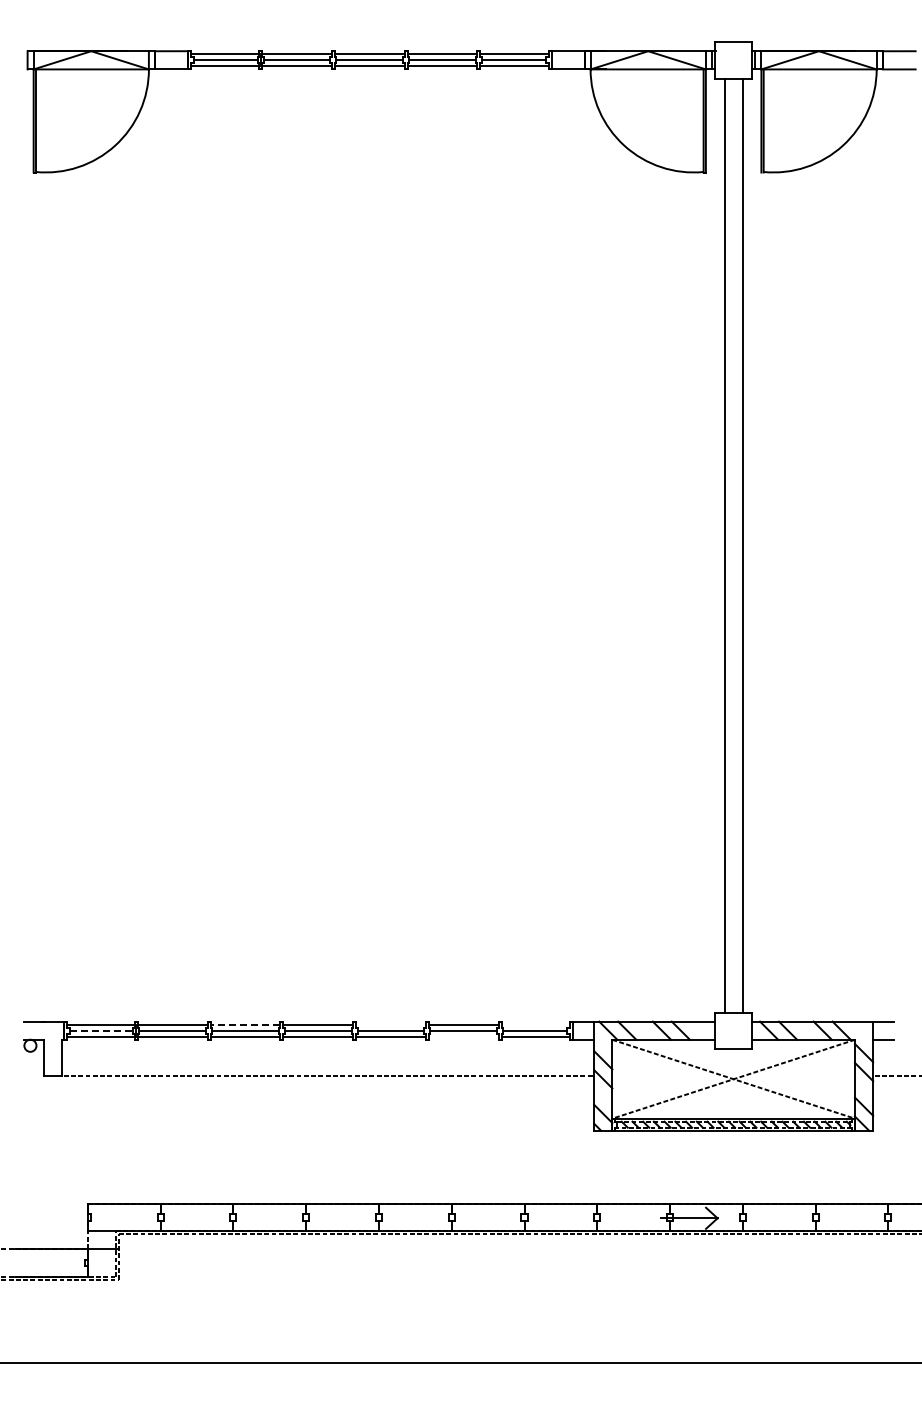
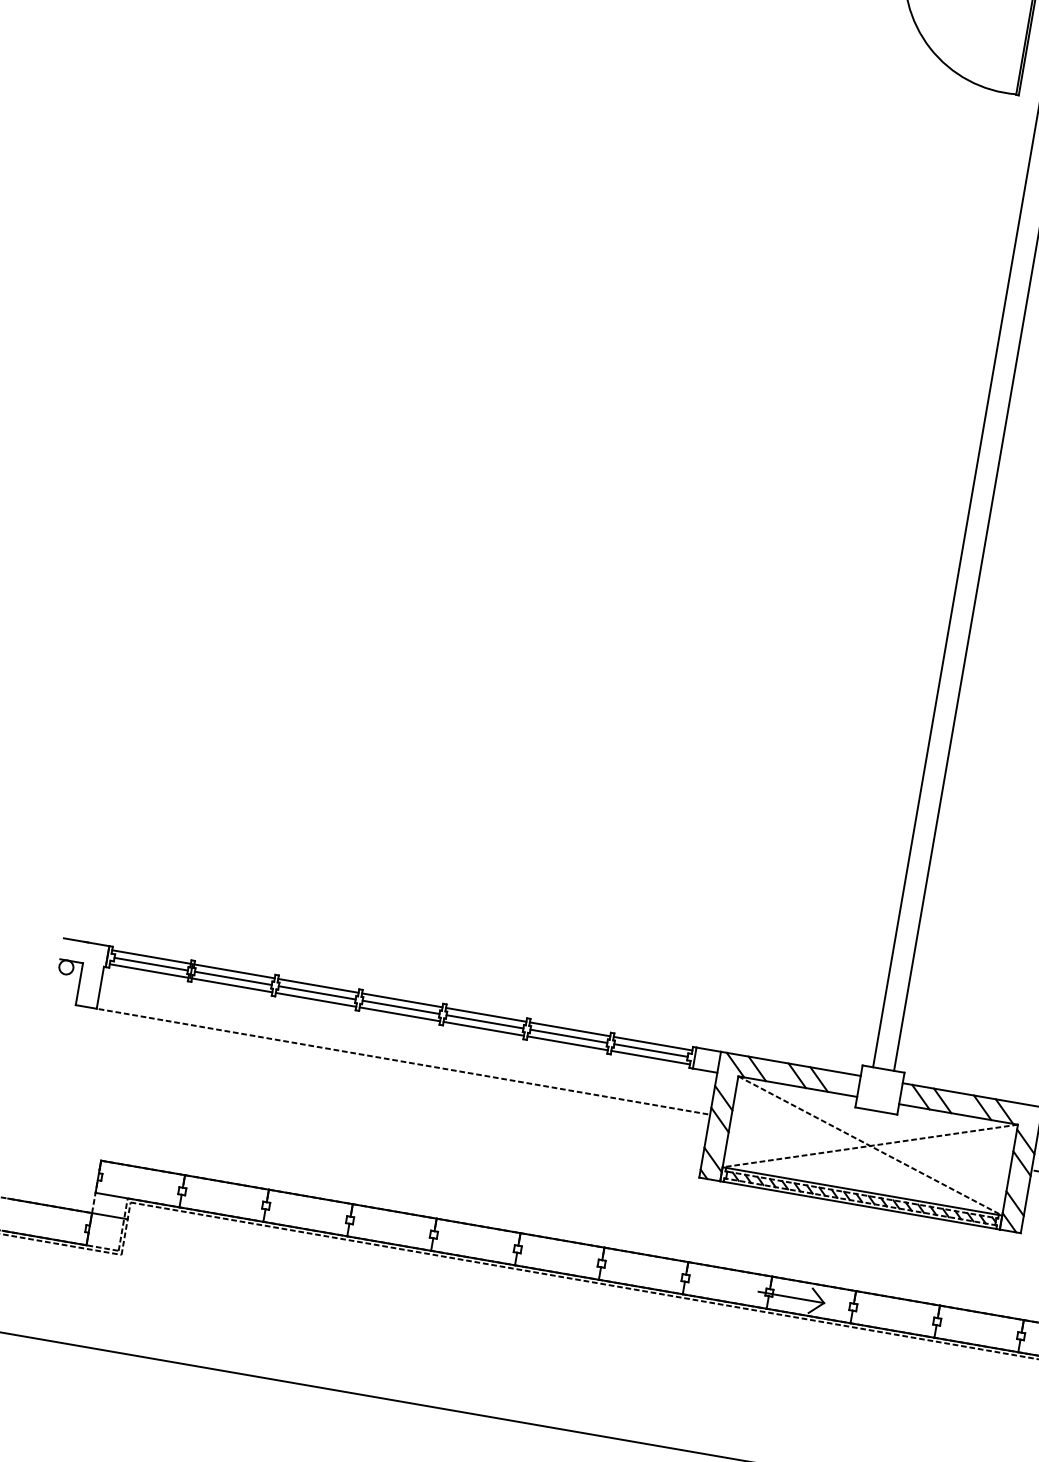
line: (245, 1024) -> (318, 985), dashed -> solid
line: (390, 1024) -> (485, 1014), added
line: (535, 1024) -> (652, 1043), added
line: (101, 1030) -> (151, 963), dashed -> solid
line: (463, 1036) -> (567, 1042), added

